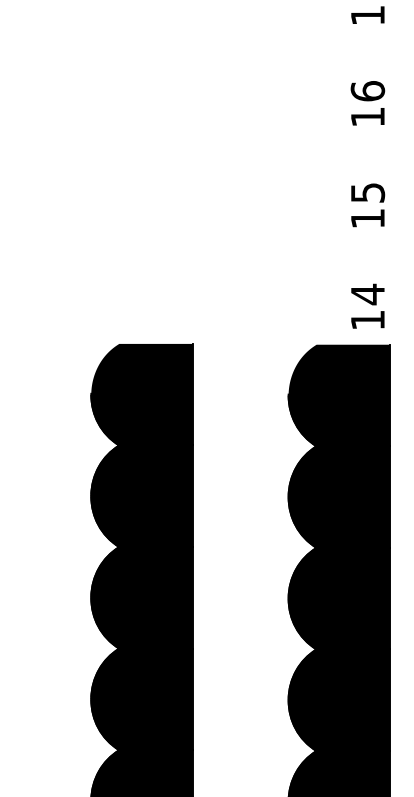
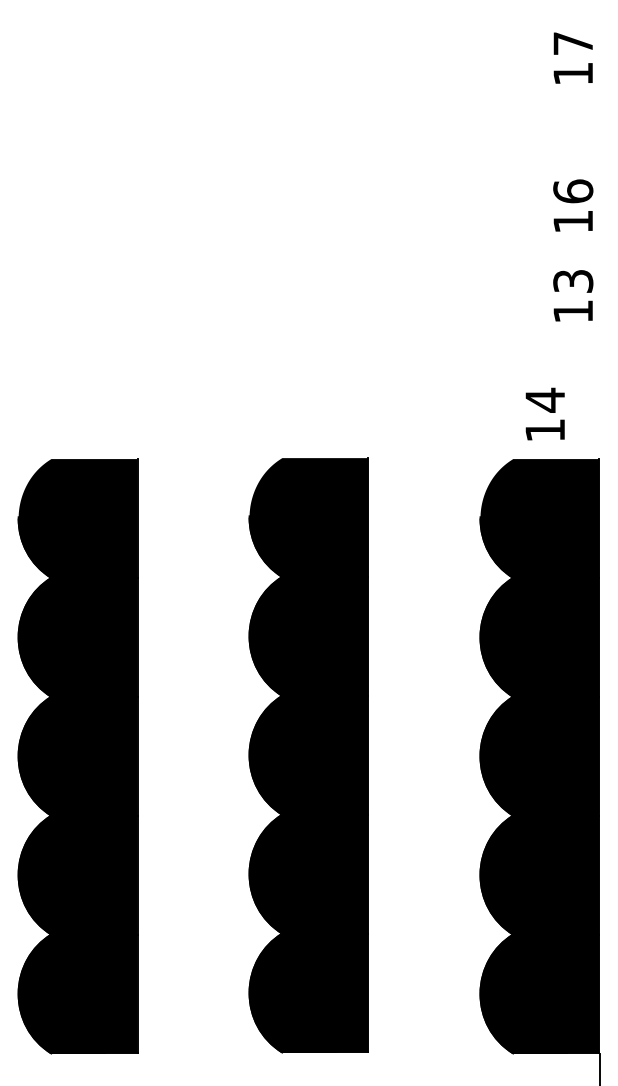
text: (368, 103) -> (573, 205), moved
text: (367, 192) -> (572, 281), 15 -> 13
text: (367, 305) -> (544, 413), moved

